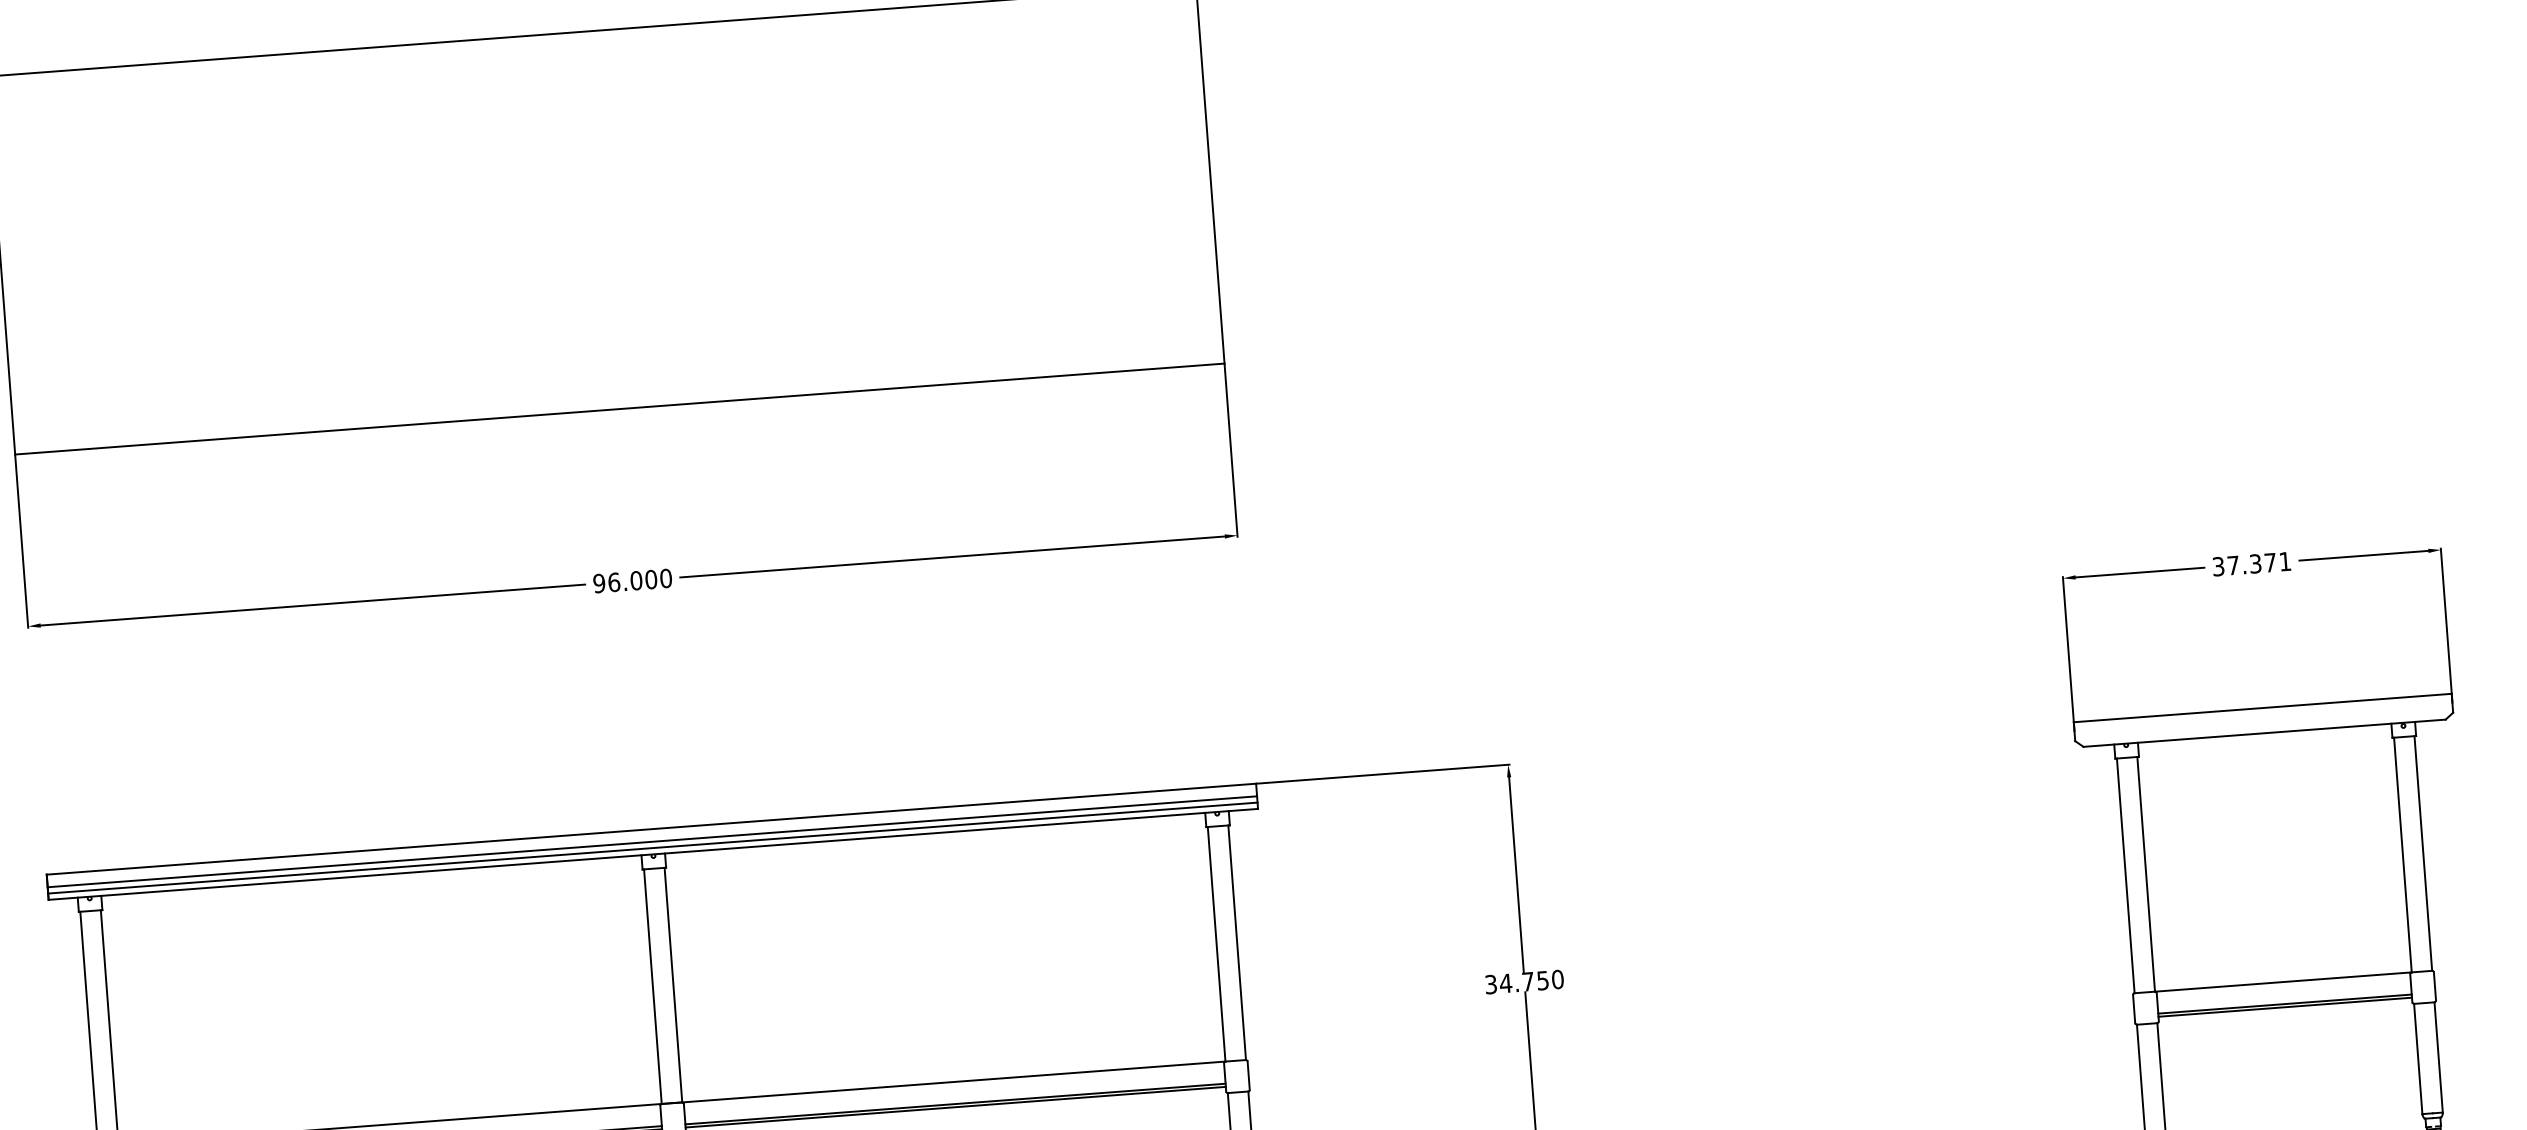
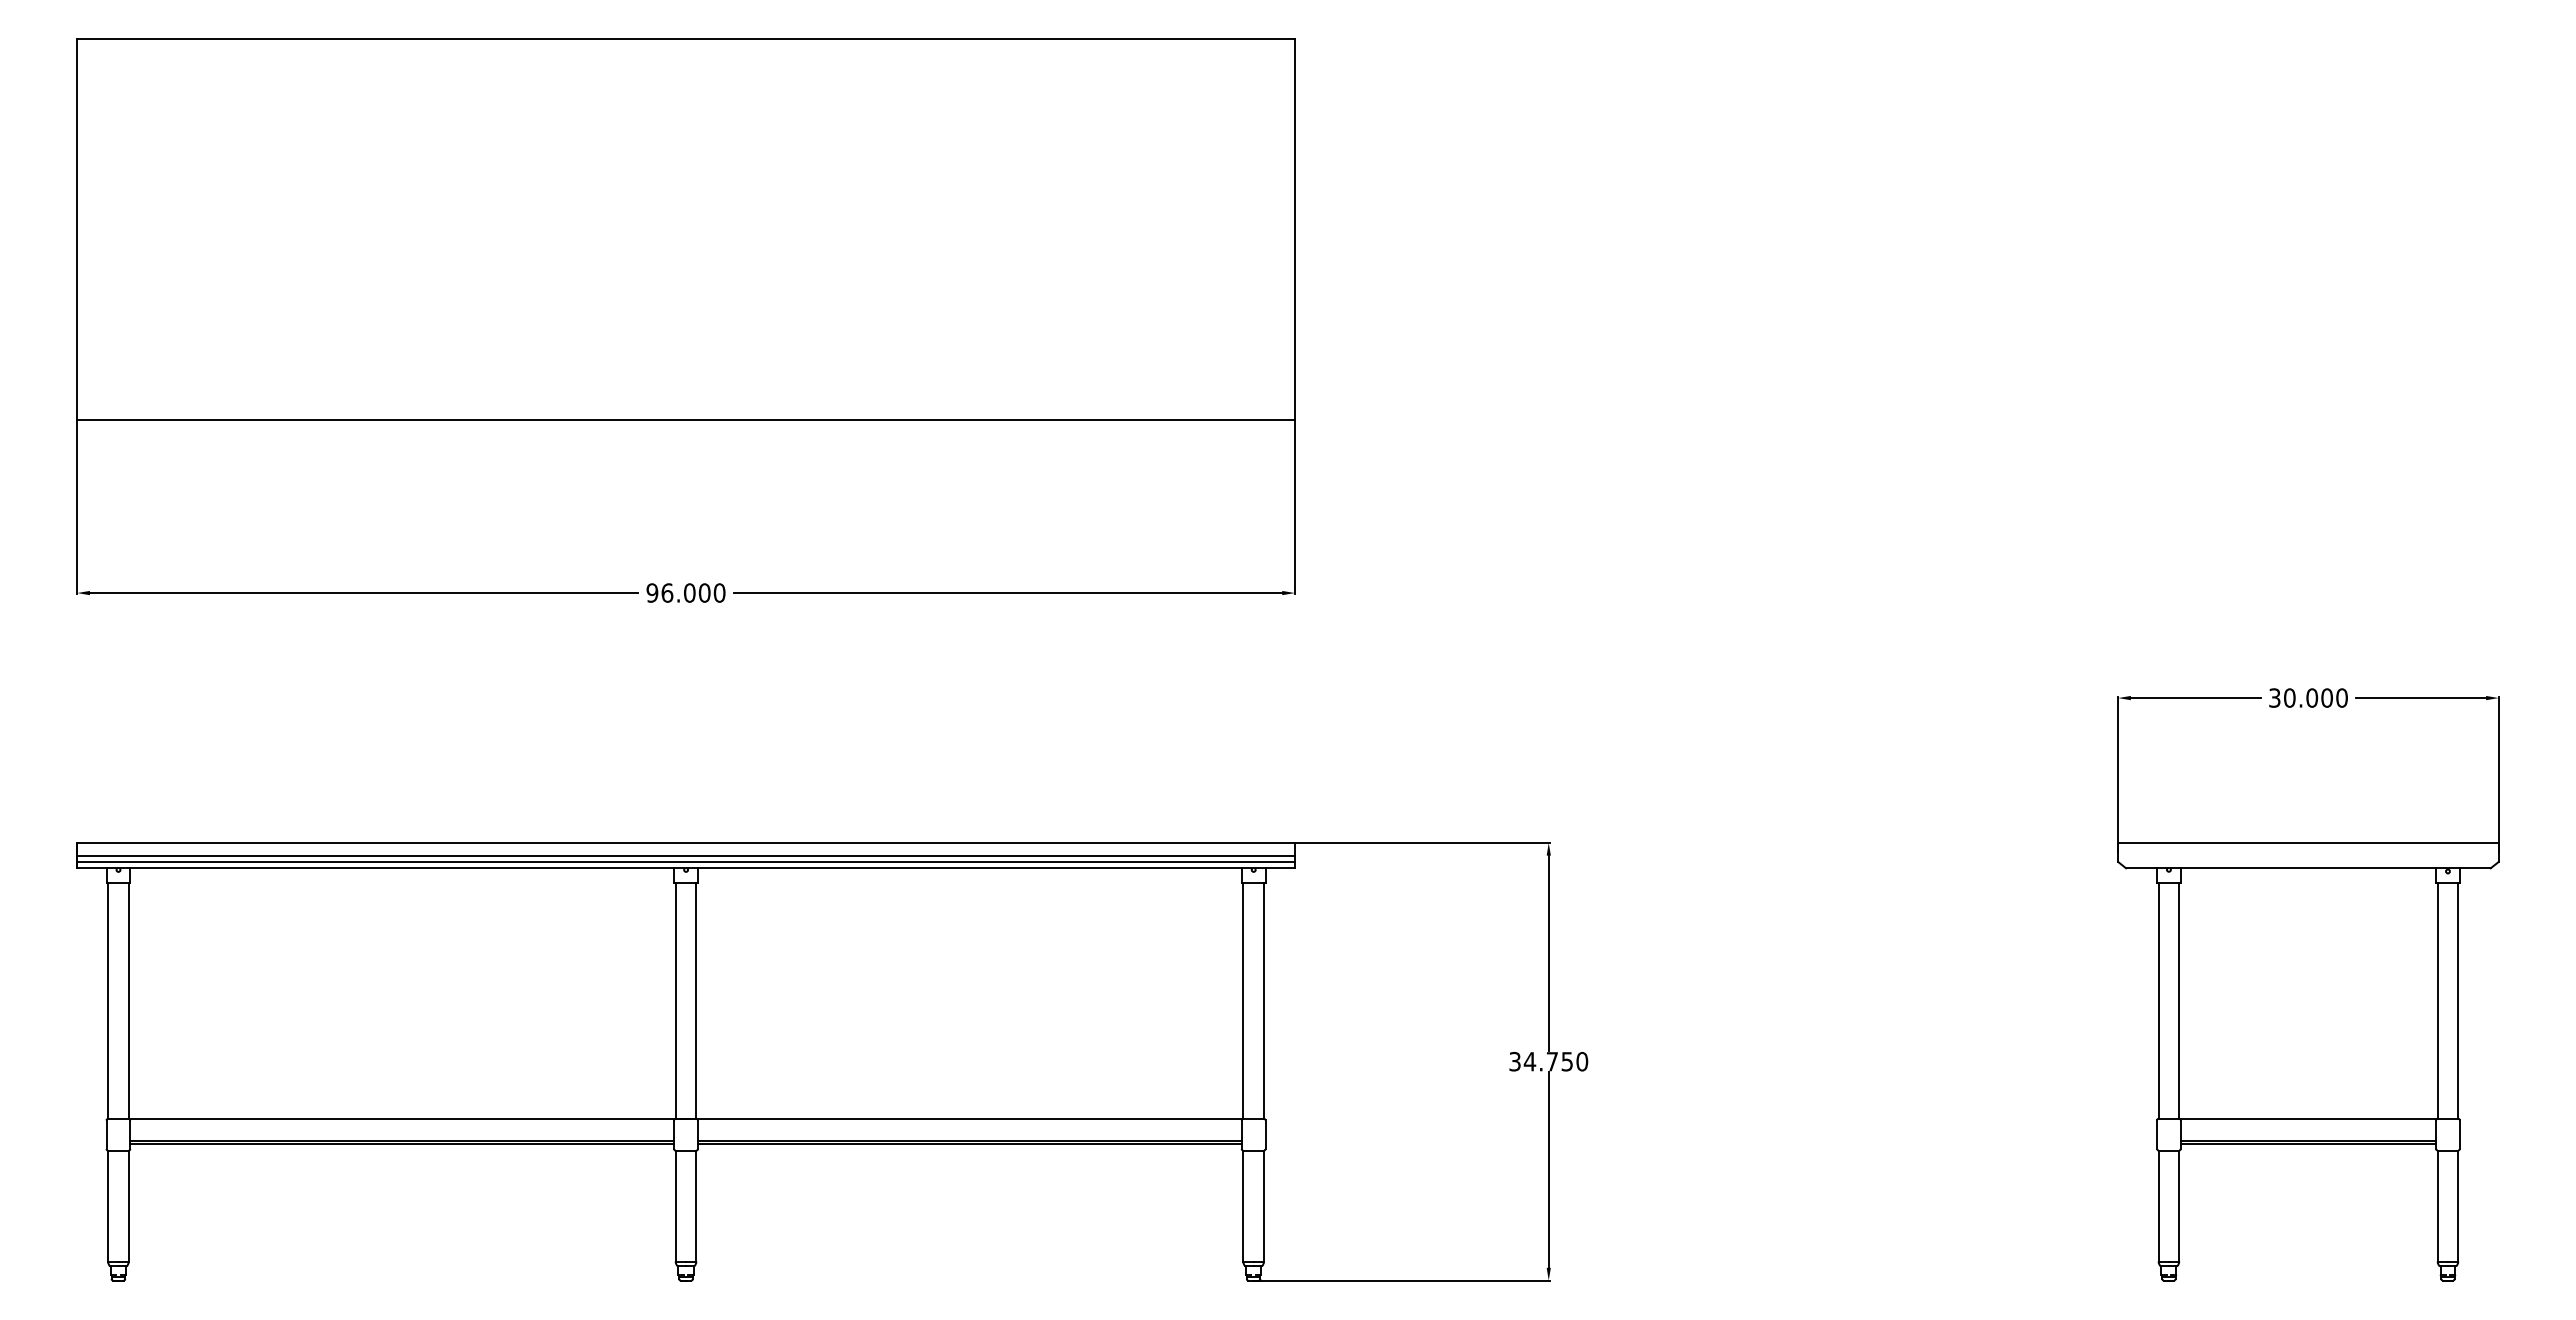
text: (2258, 563) -> (2315, 697), 37.371 -> 30.000

